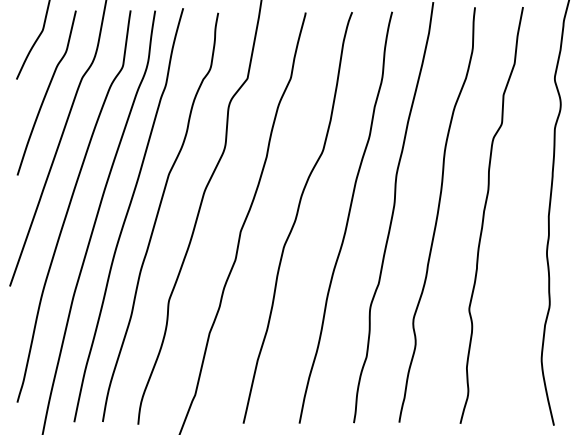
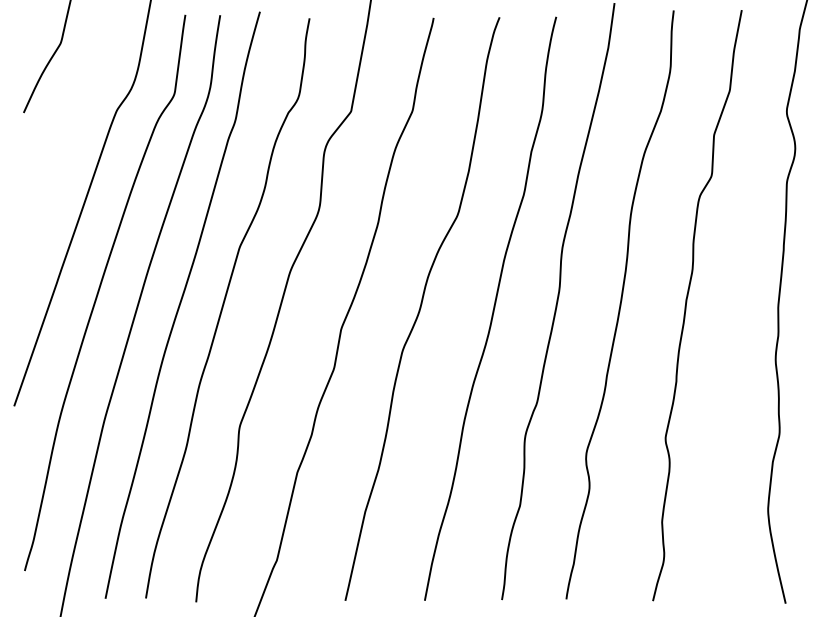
curve: (46, 92) -> (66, 131), removed

